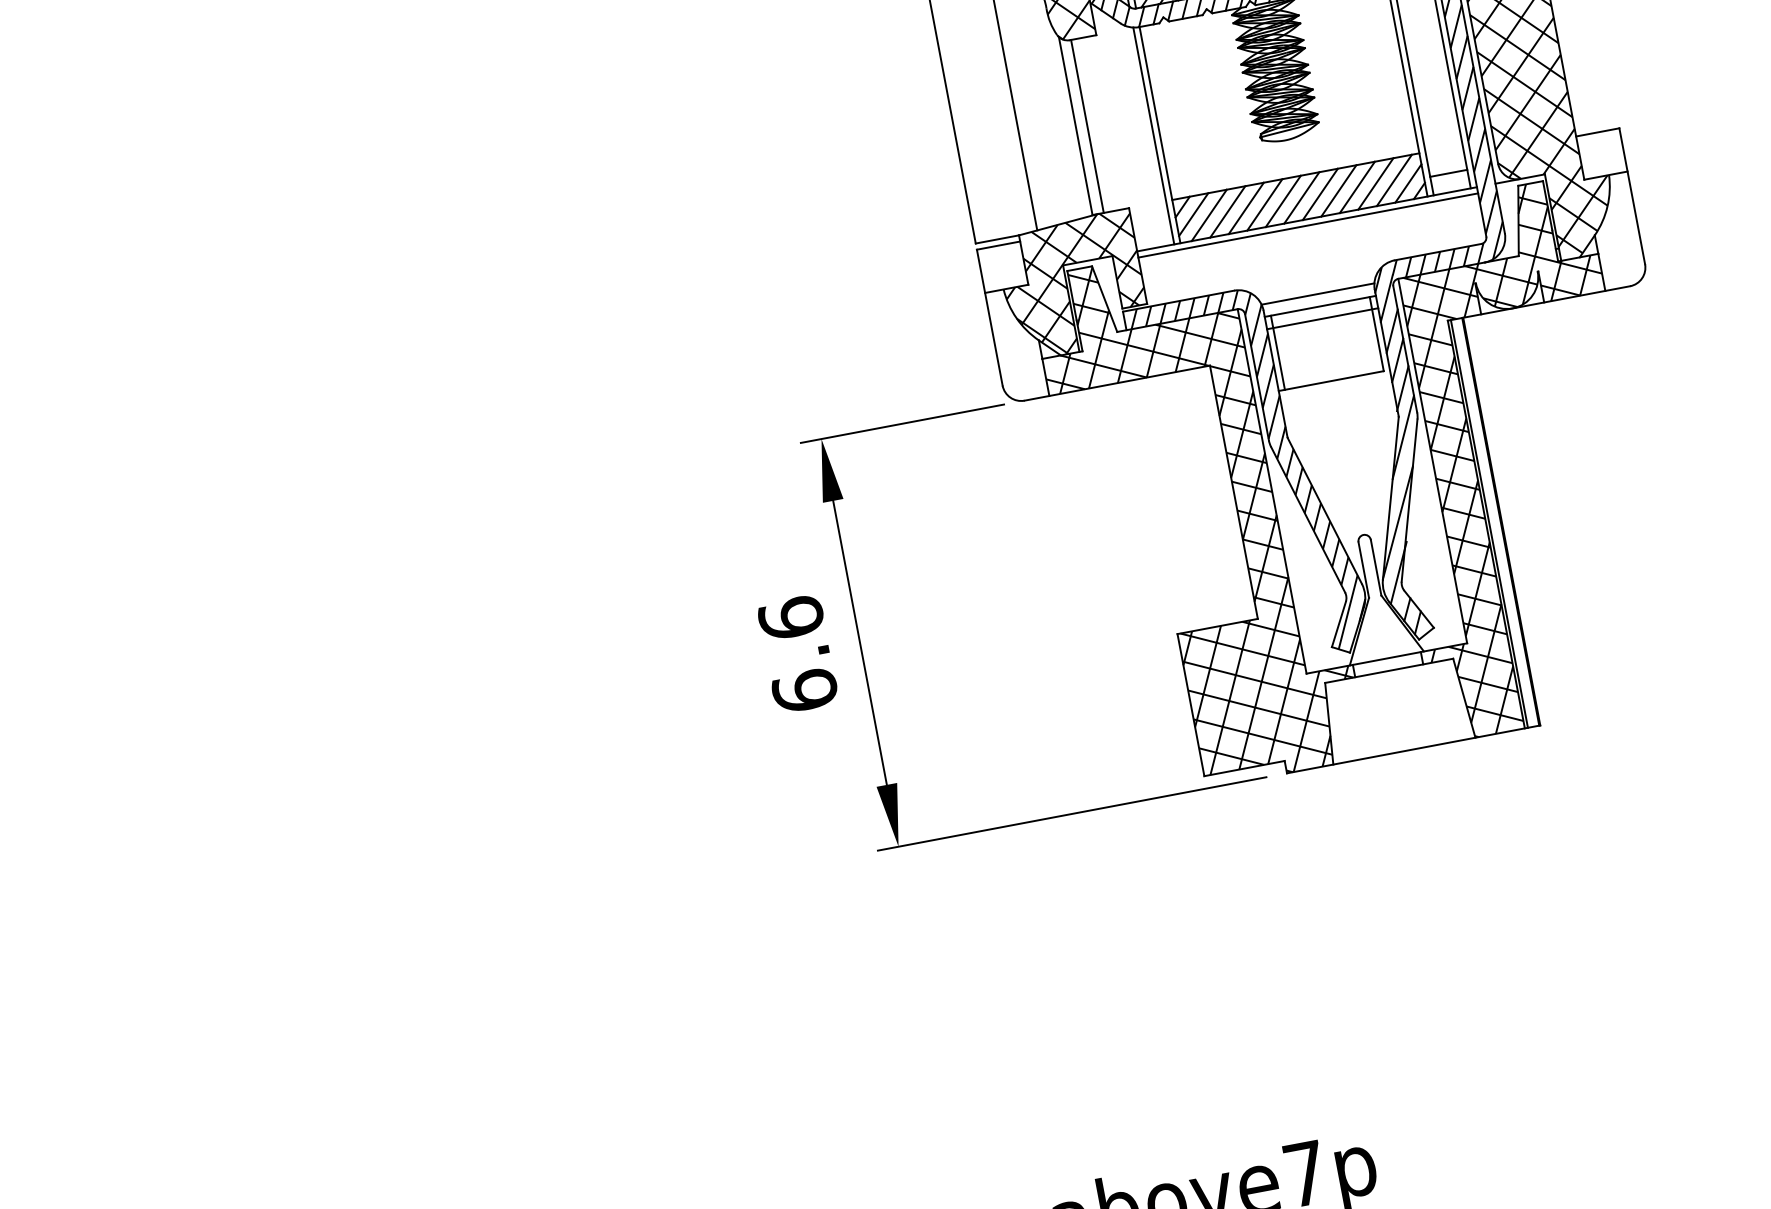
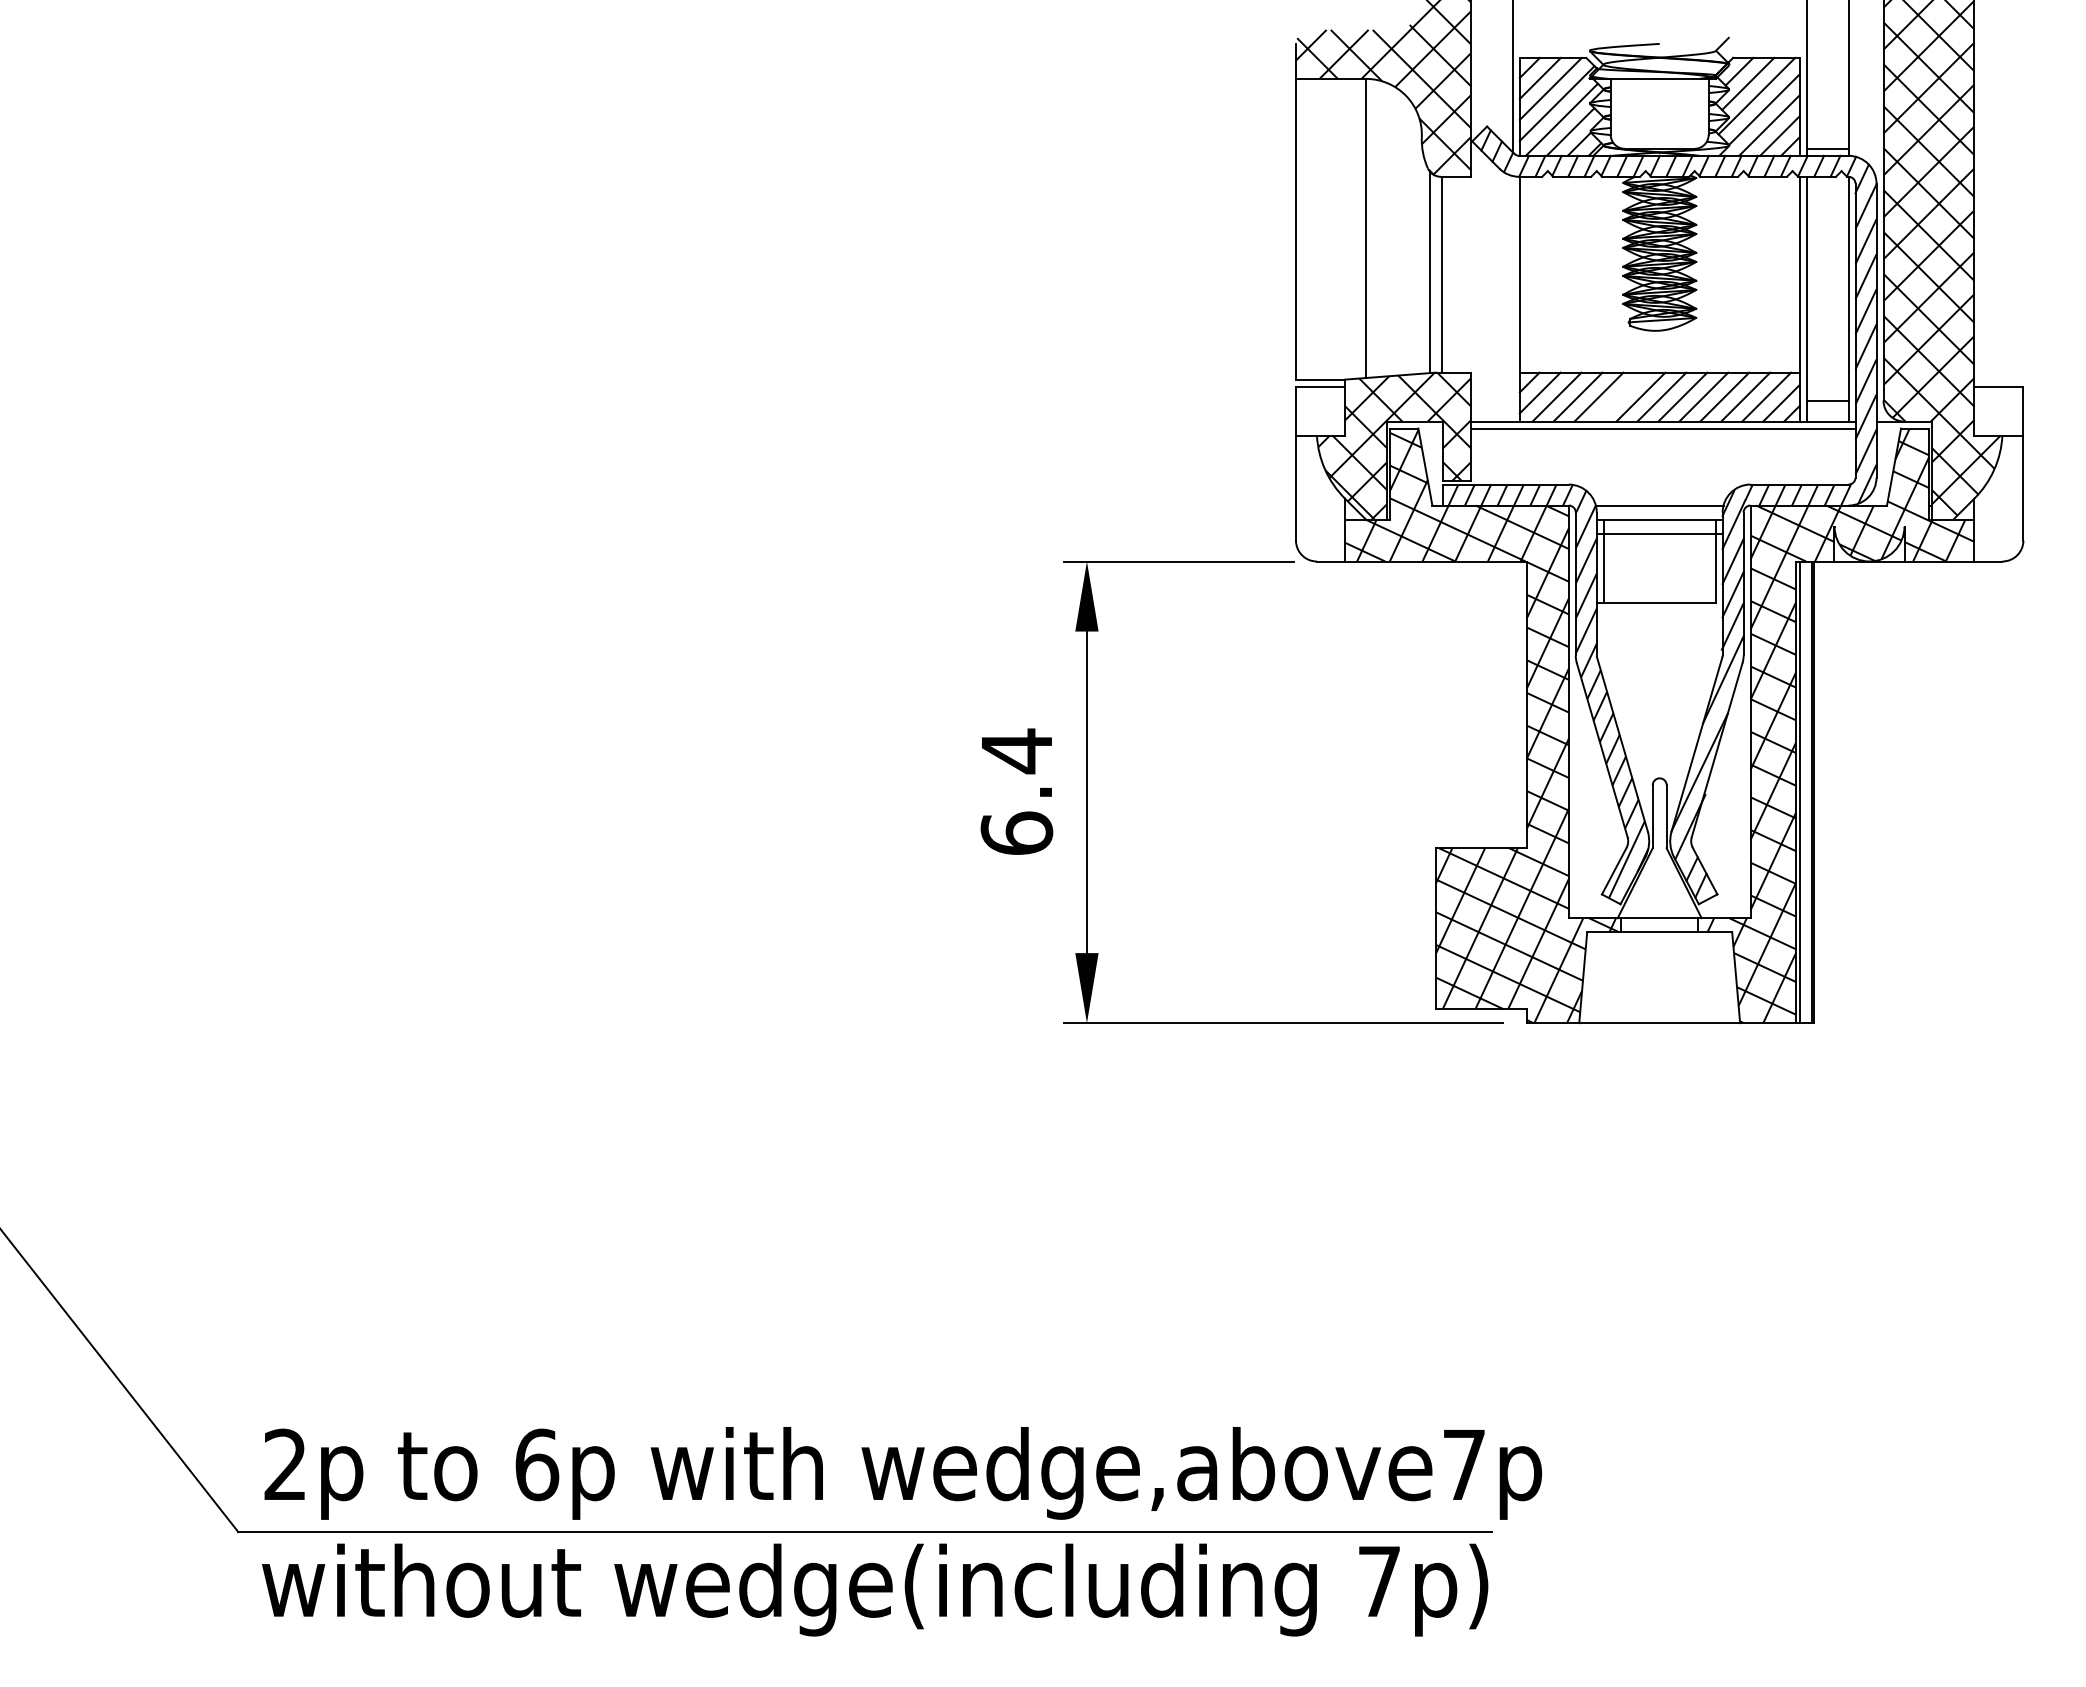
line: (1153, 135) -> (1512, 298), removed
line: (1264, 204) -> (1619, 396), removed
text: (791, 618) -> (1016, 751), 6.6 -> 6.4

